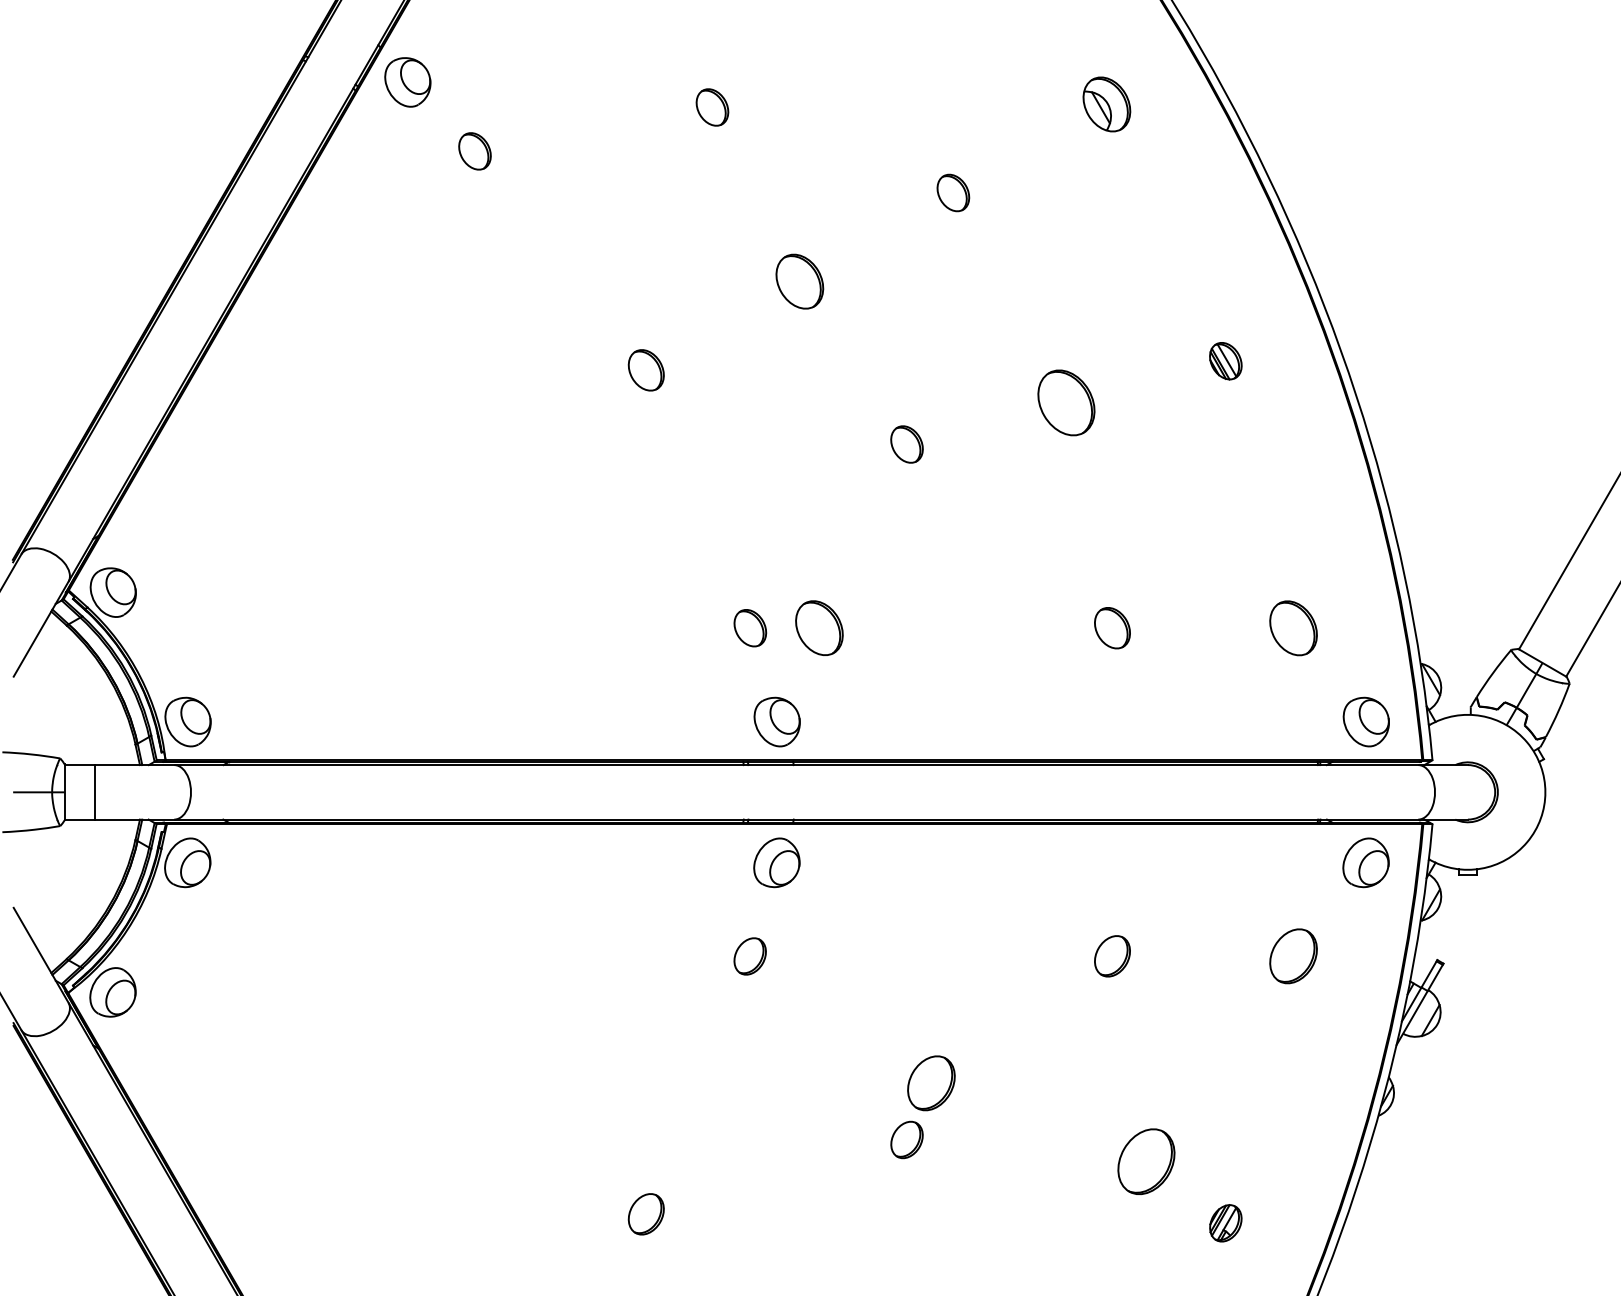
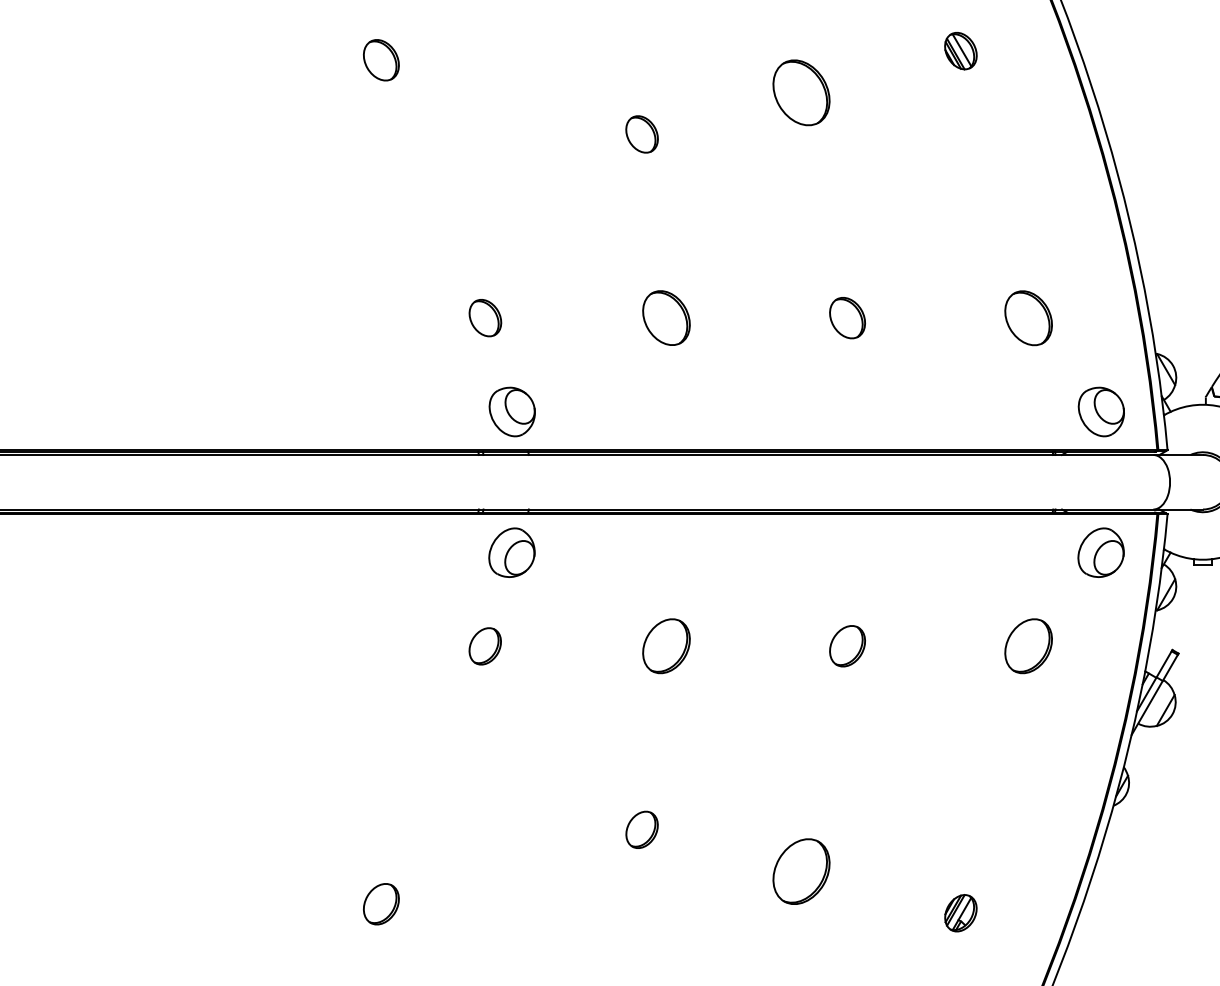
part: (819, 627) -> (666, 317), moved
part: (931, 1083) -> (666, 646), moved
part: (1146, 1161) -> (801, 871), moved

